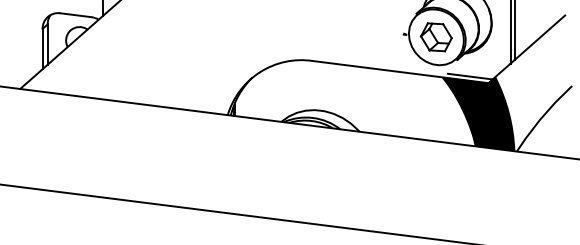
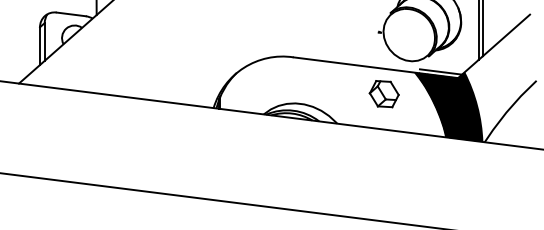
part: (435, 37) -> (383, 94), moved

